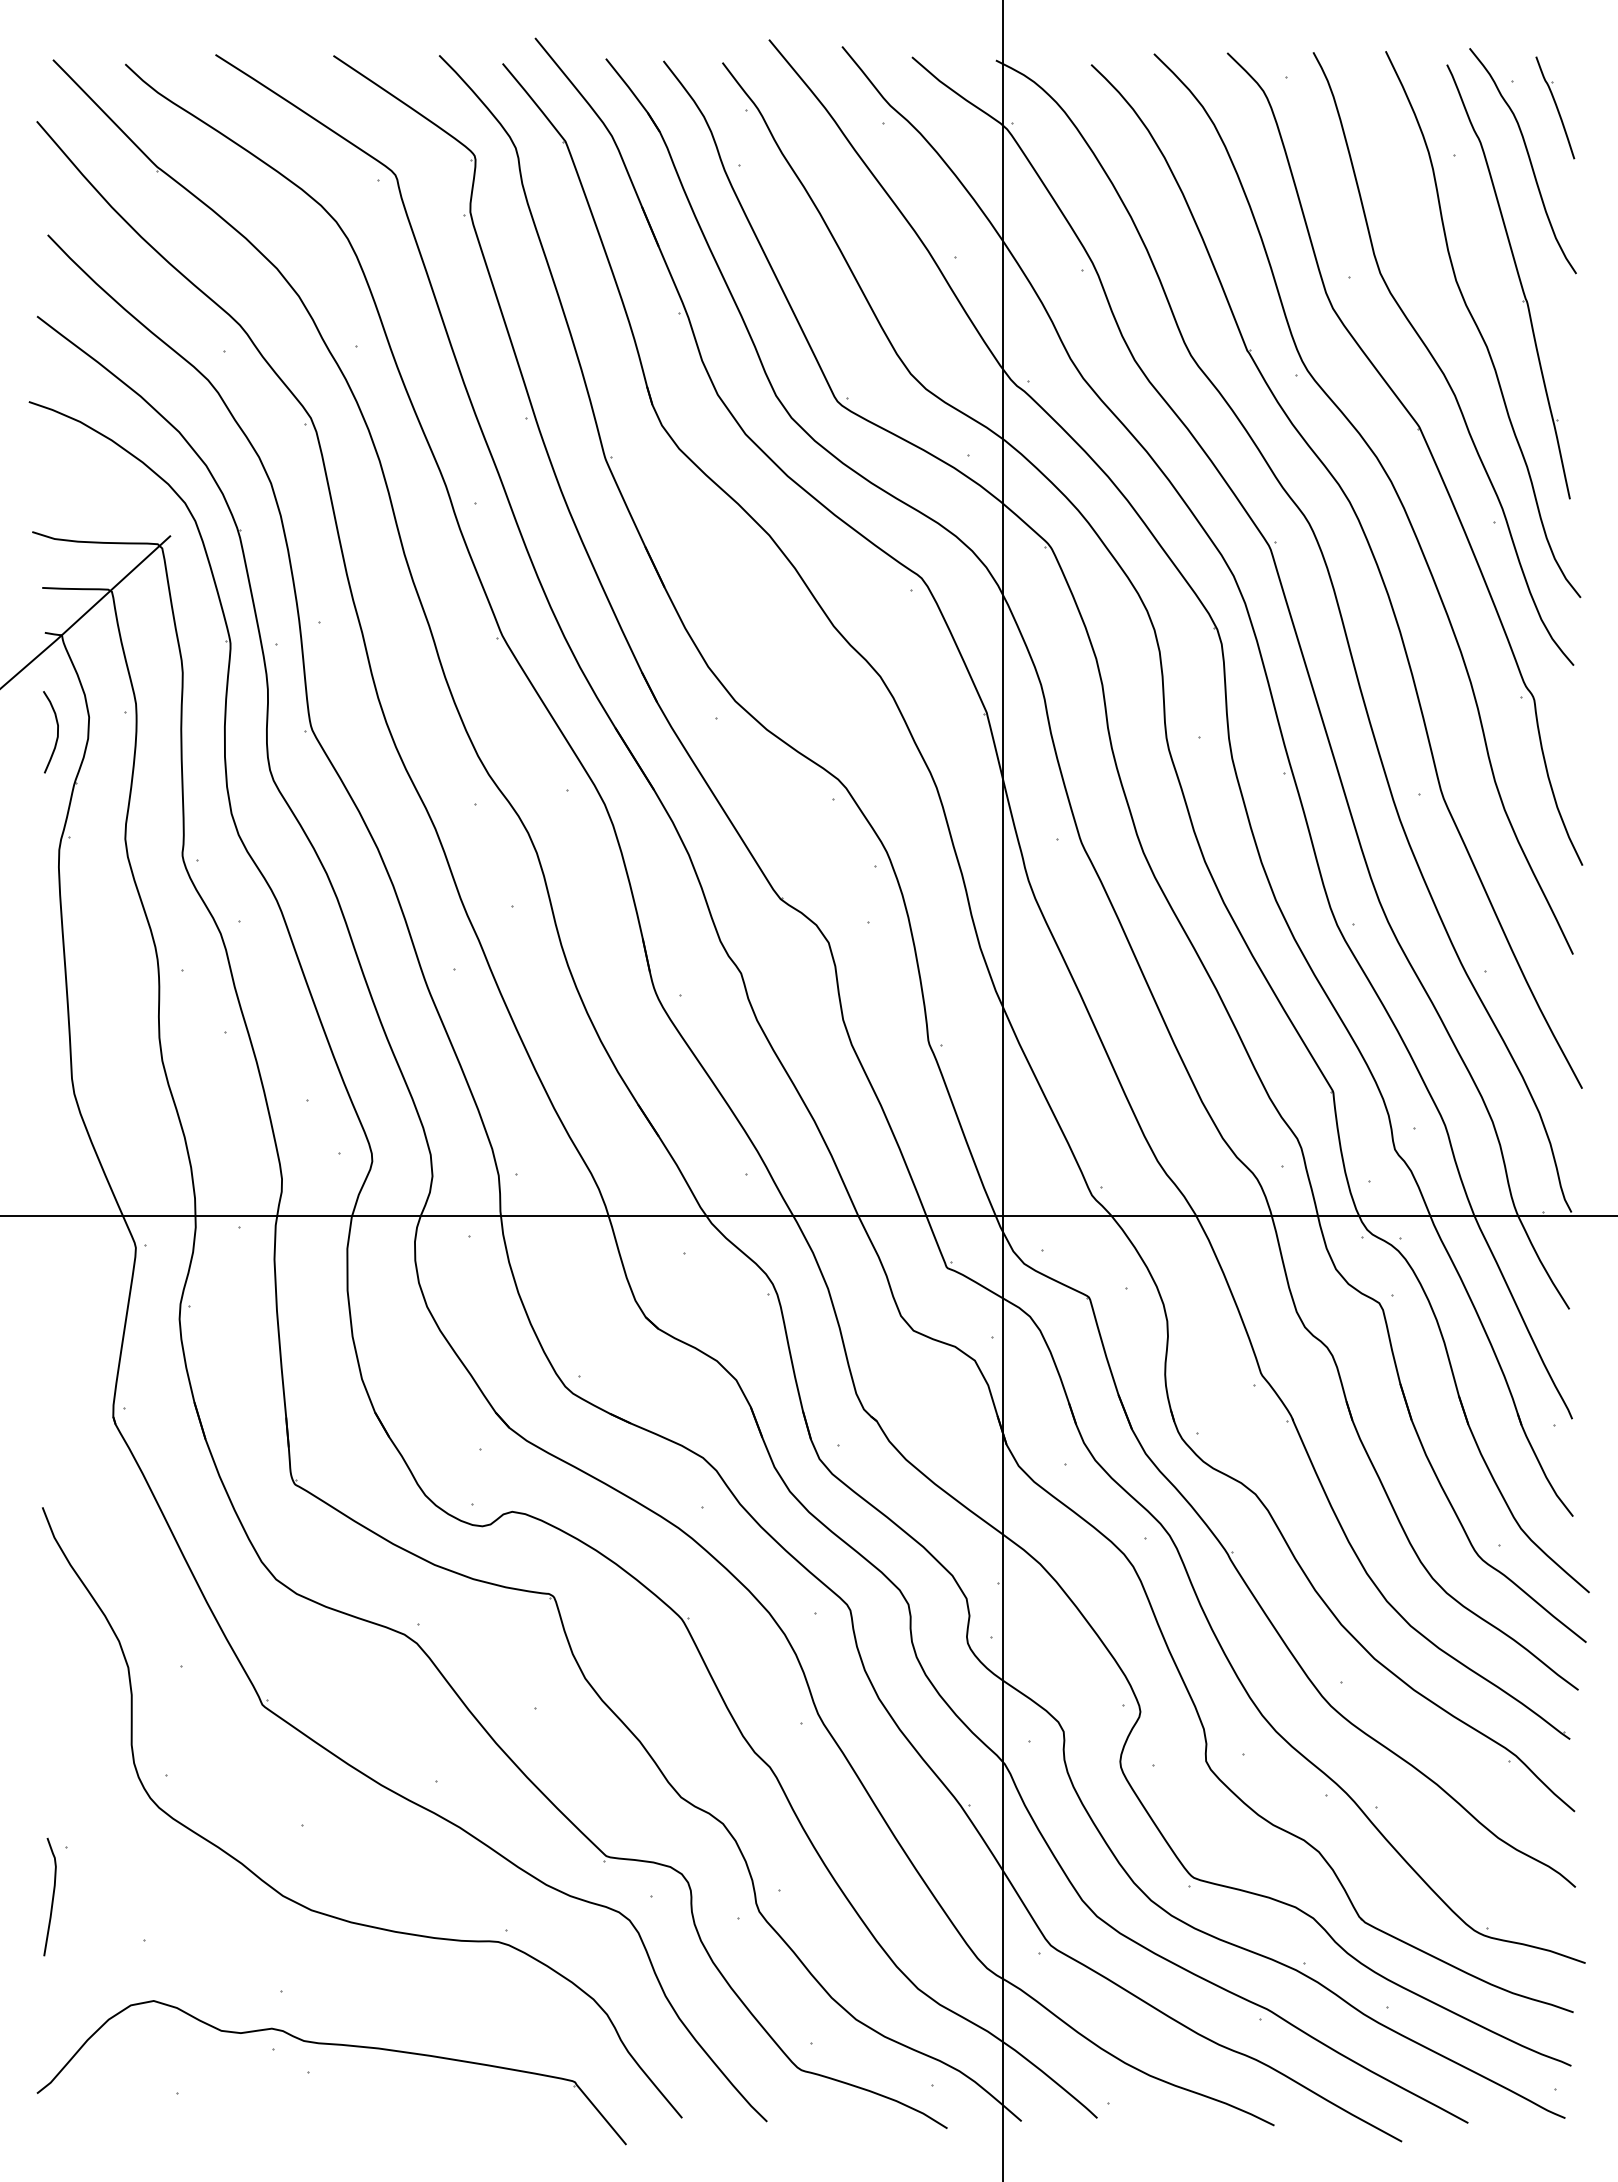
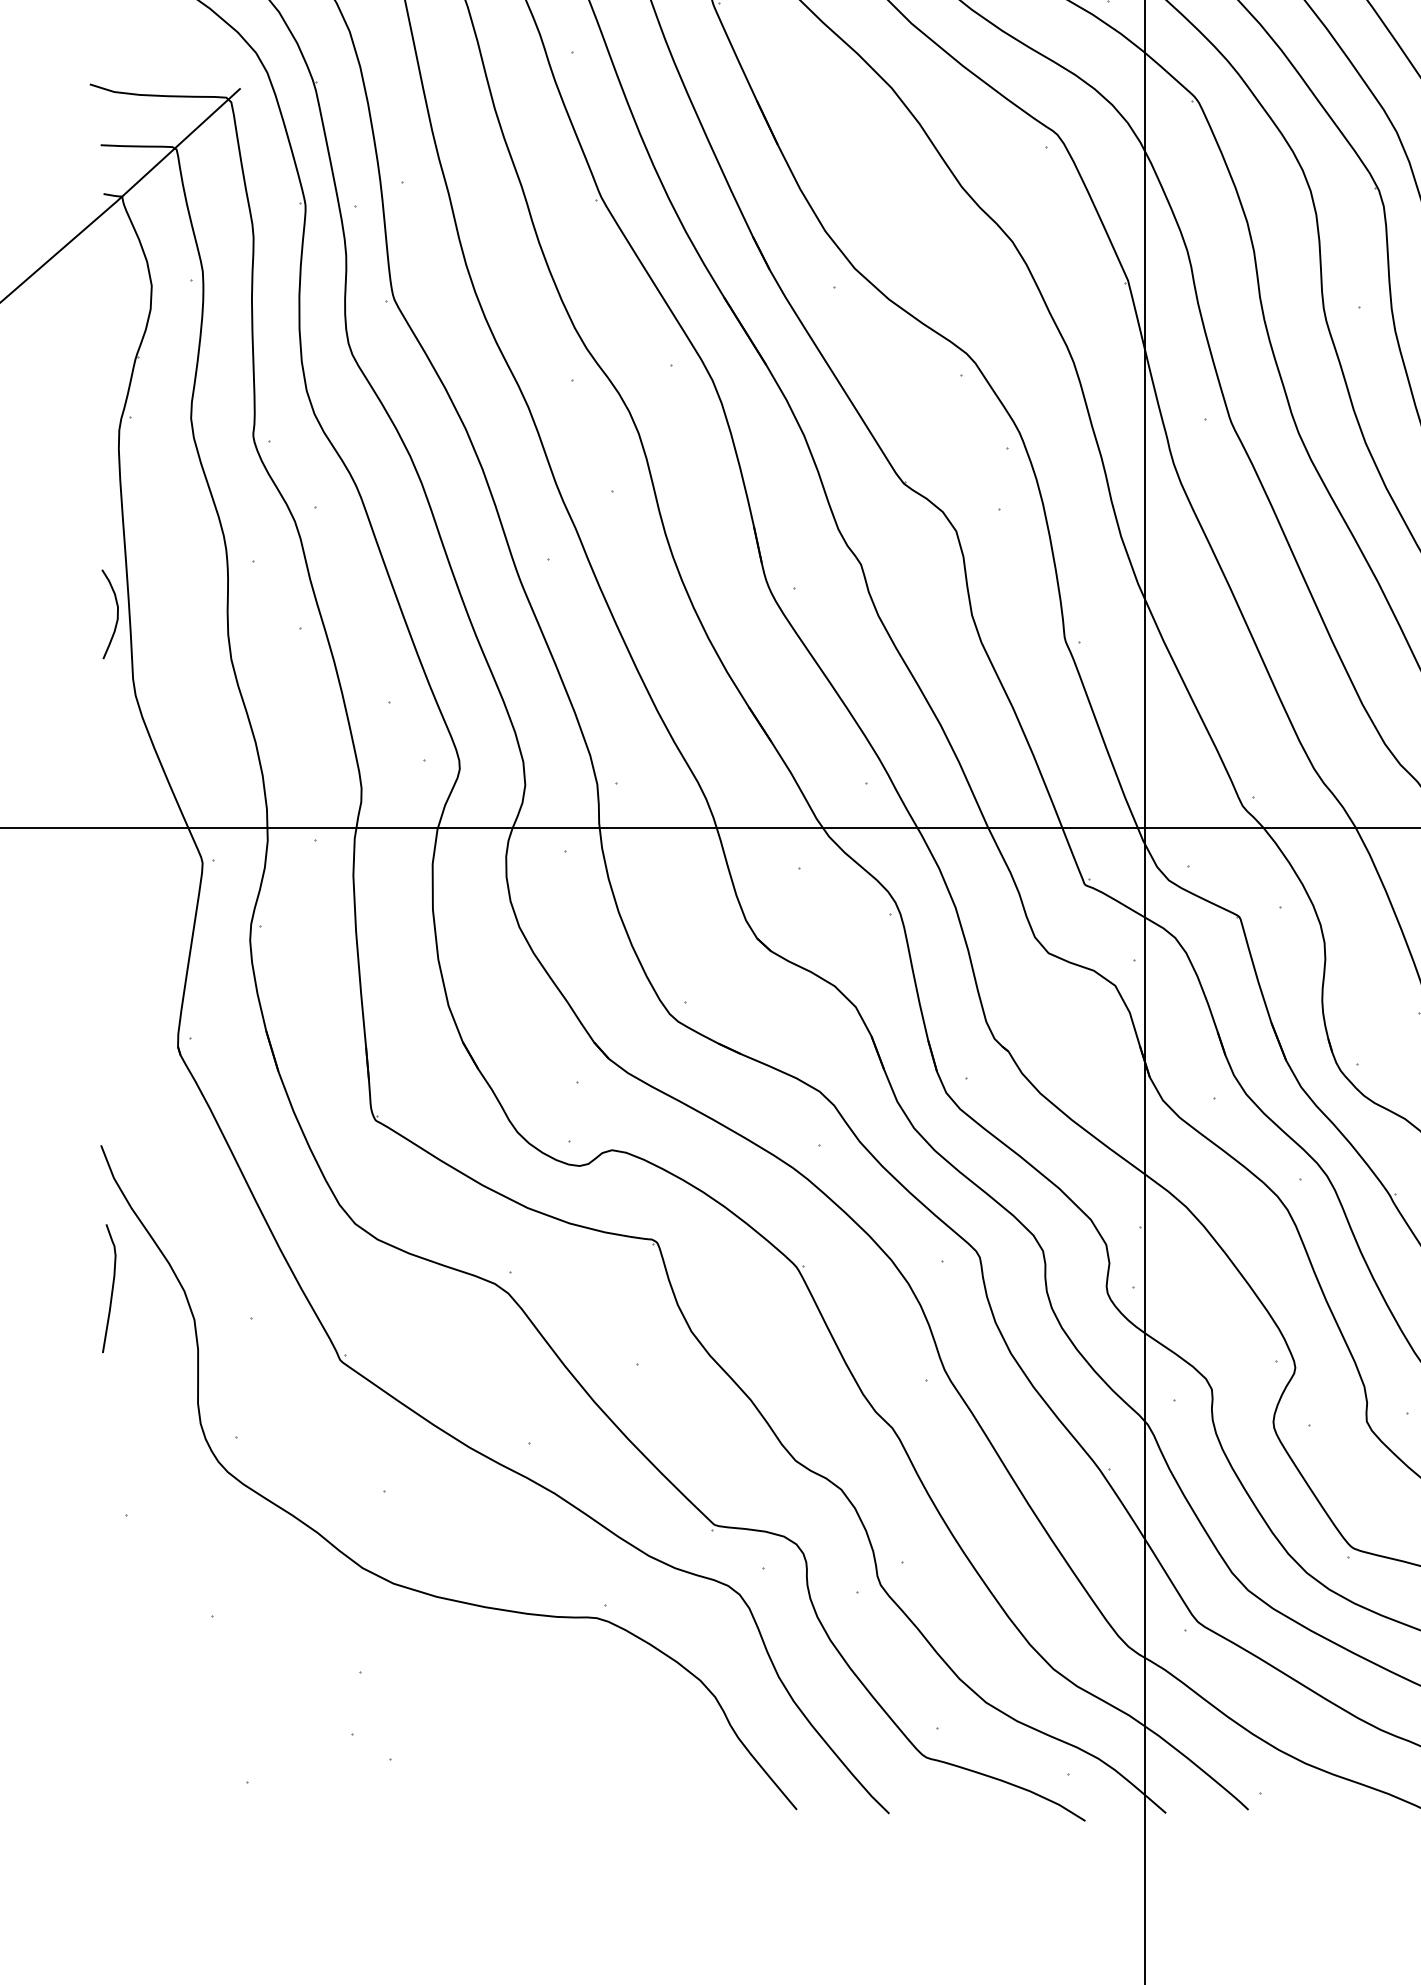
curve: (57, 732) -> (117, 614), moved
curve: (52, 1896) -> (111, 1288), moved
part: (331, 2045) -> (415, 1730), removed

